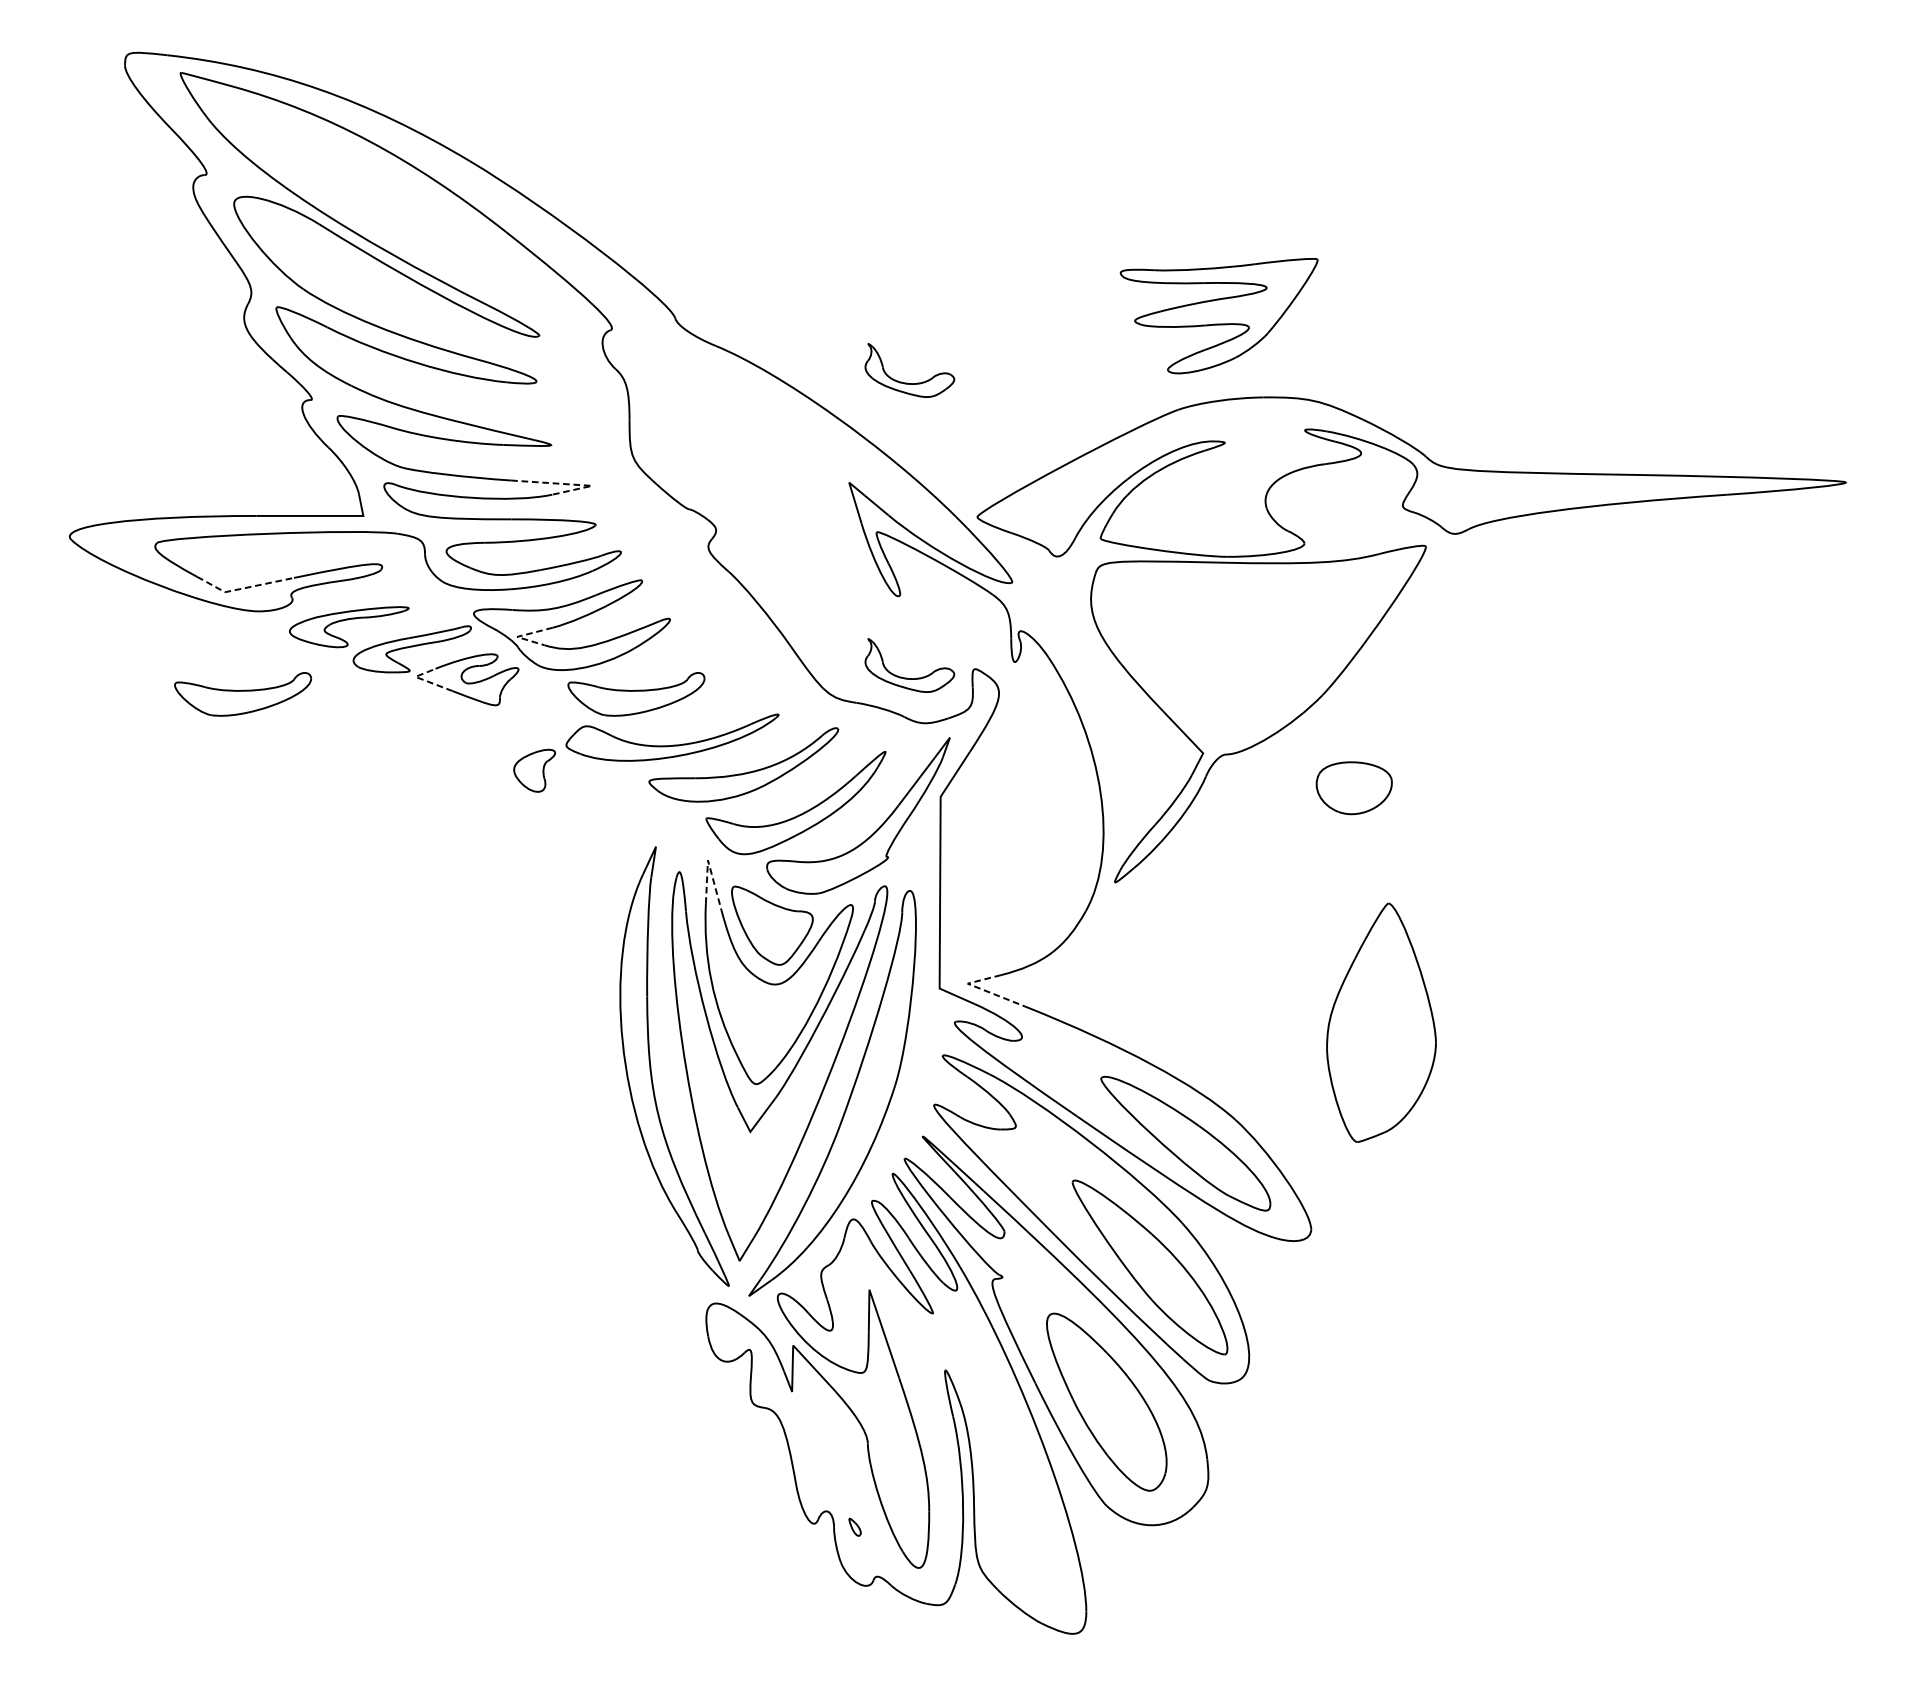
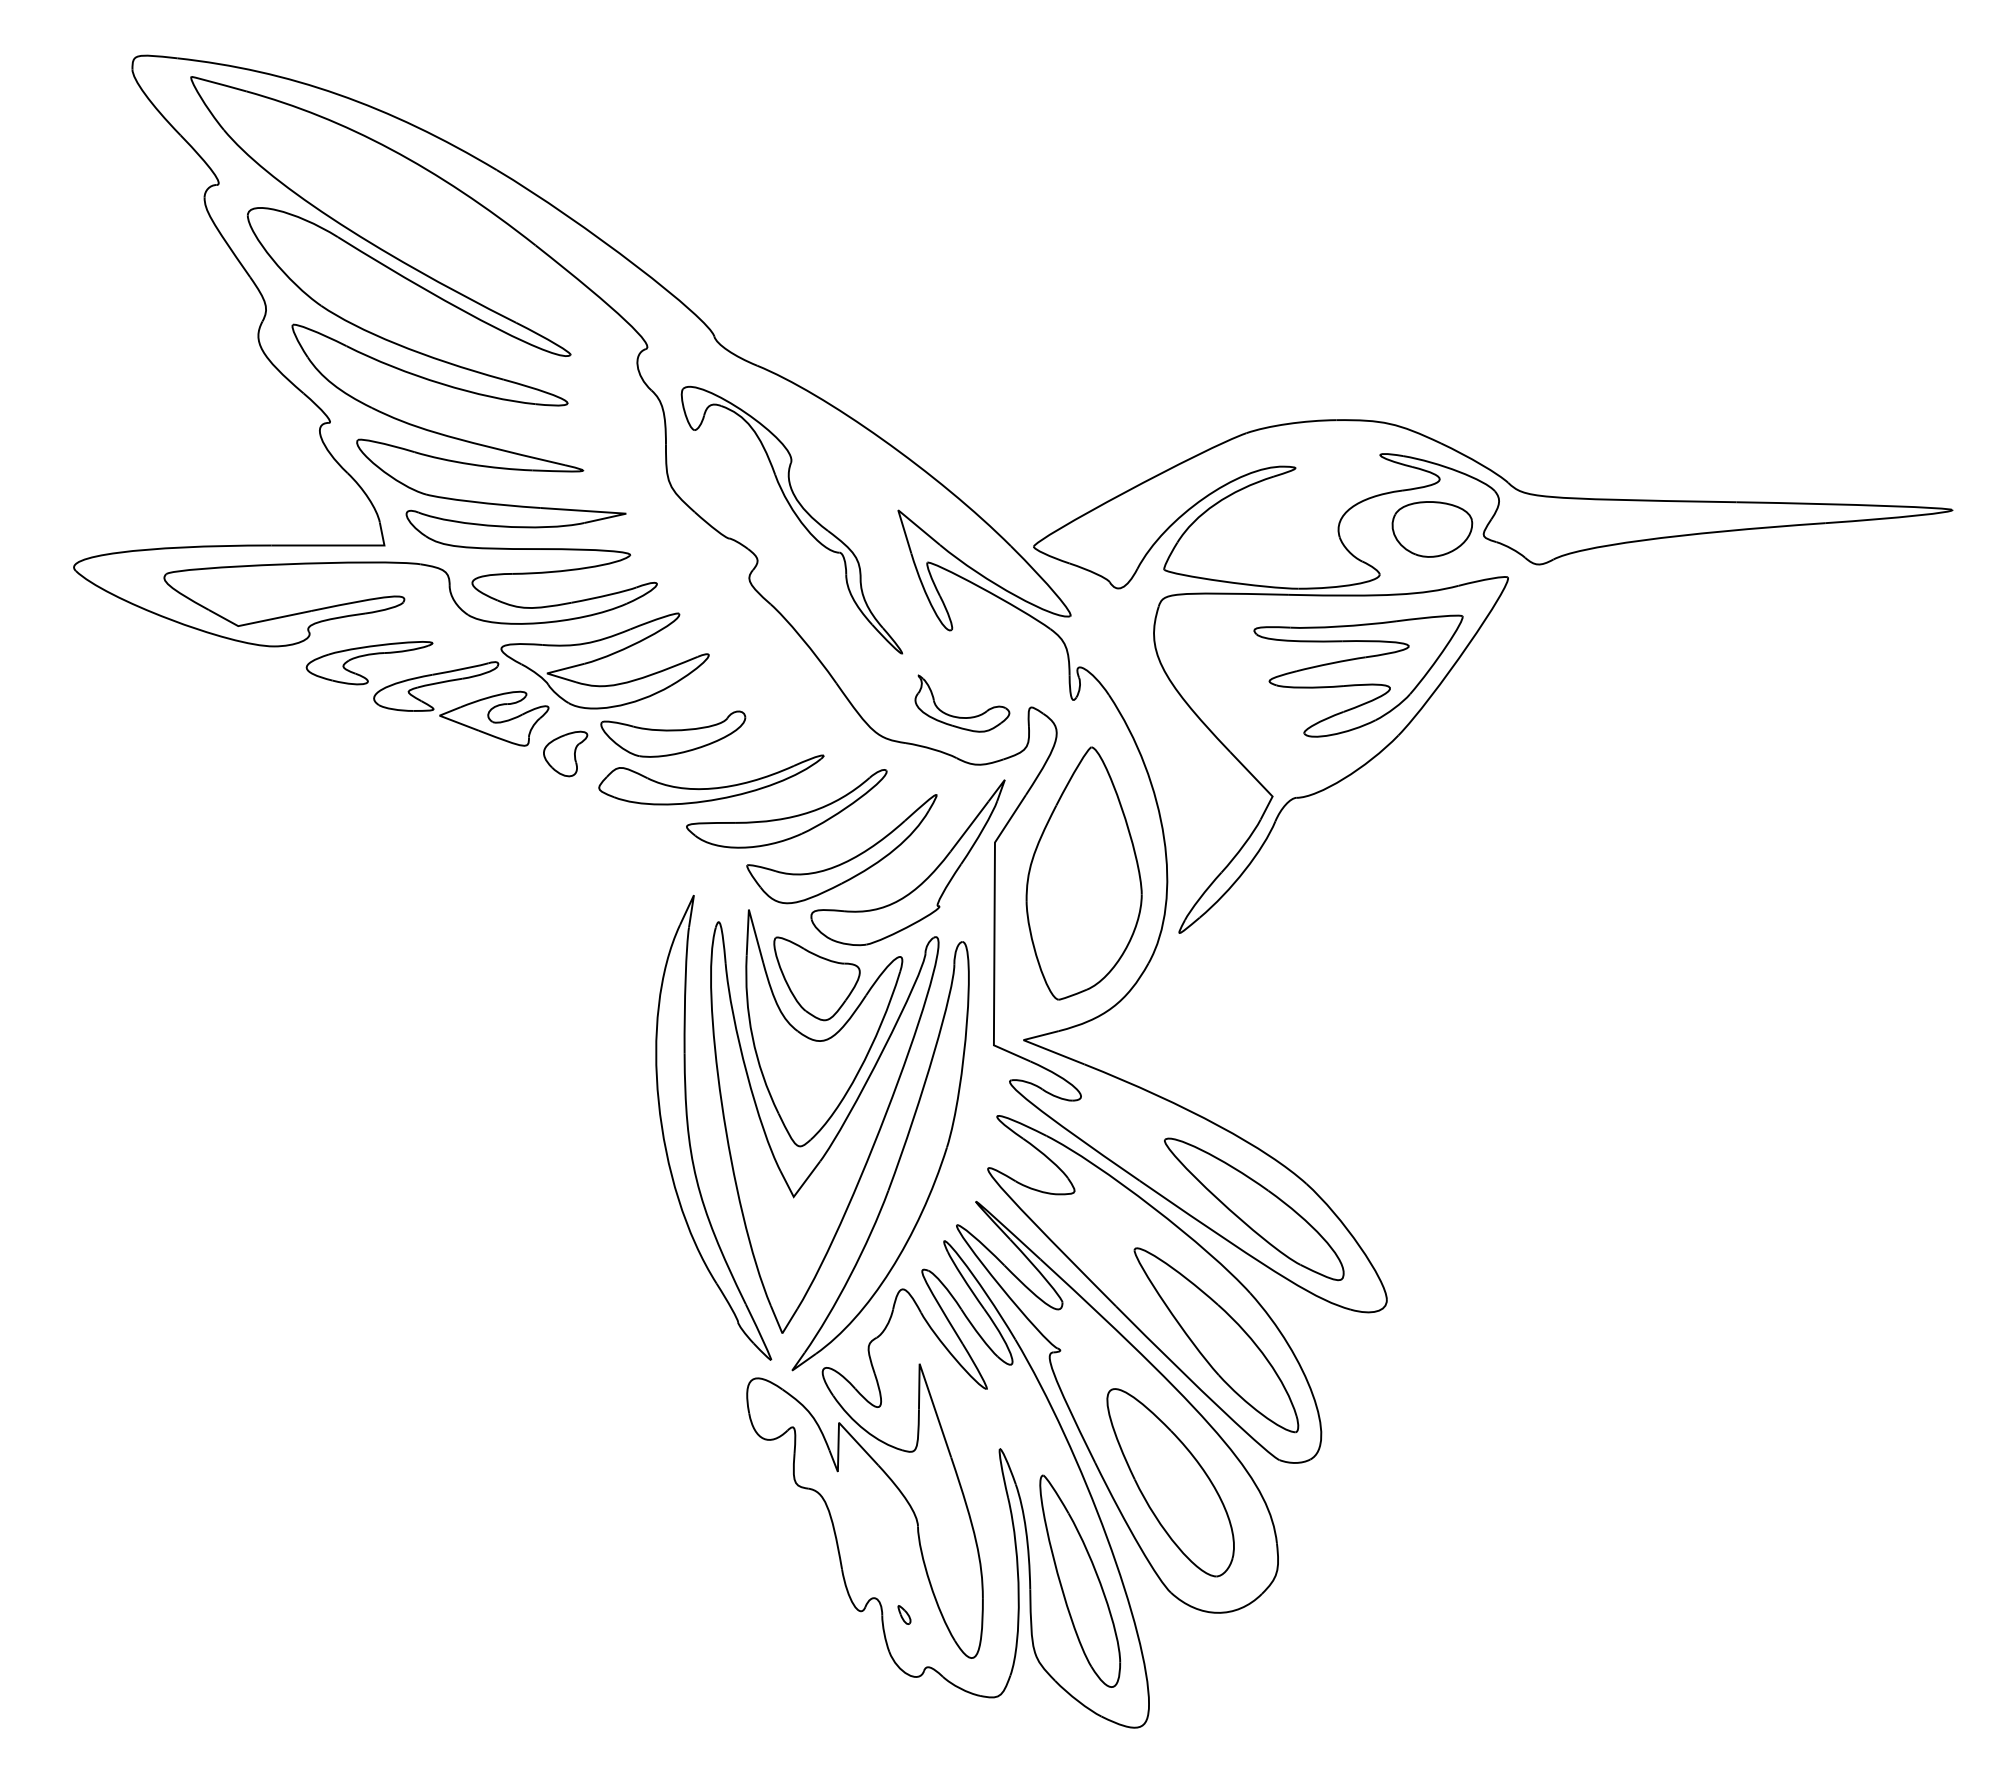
part: (1219, 315) -> (1358, 675), moved
part: (908, 382) -> (960, 404), removed
line: (573, 484) -> (606, 512), dashed -> solid
part: (748, 491) -> (791, 519), added
line: (243, 588) -> (257, 622), dashed -> solid
line: (519, 636) -> (549, 672), dashed -> solid
line: (422, 679) -> (447, 718), dashed -> solid
part: (243, 693) -> (257, 733), removed
part: (534, 770) -> (565, 753), moved
part: (1354, 788) -> (1432, 529), moved
line: (708, 863) -> (749, 913), dashed -> solid
line: (979, 988) -> (1036, 1045), dashed -> solid
part: (1380, 1022) -> (1083, 873), moved
part: (1021, 1494) -> (1080, 1580), added

